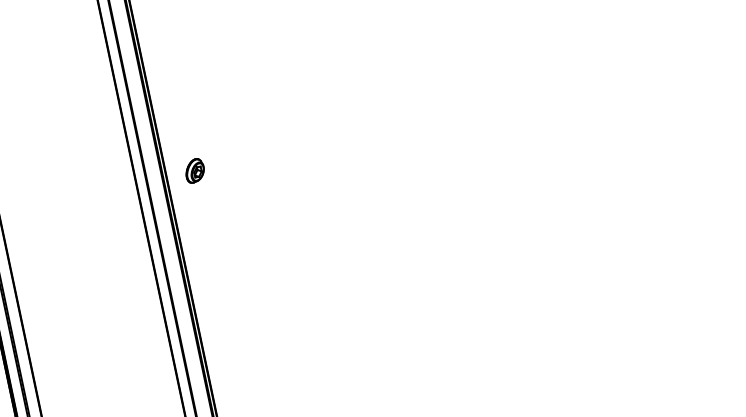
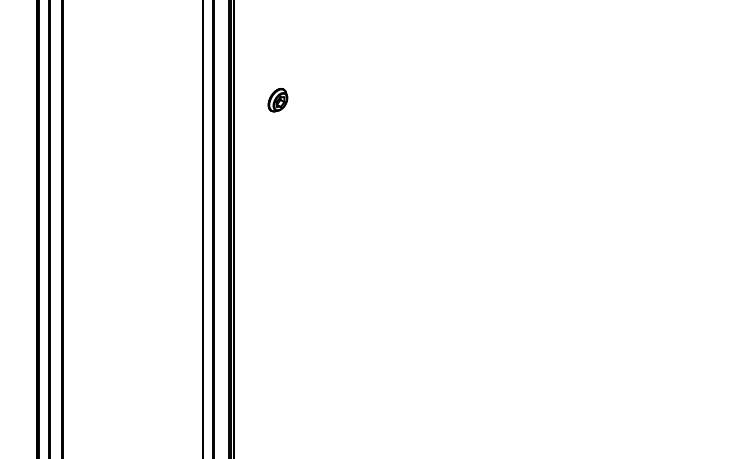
part: (194, 171) -> (277, 100), moved

